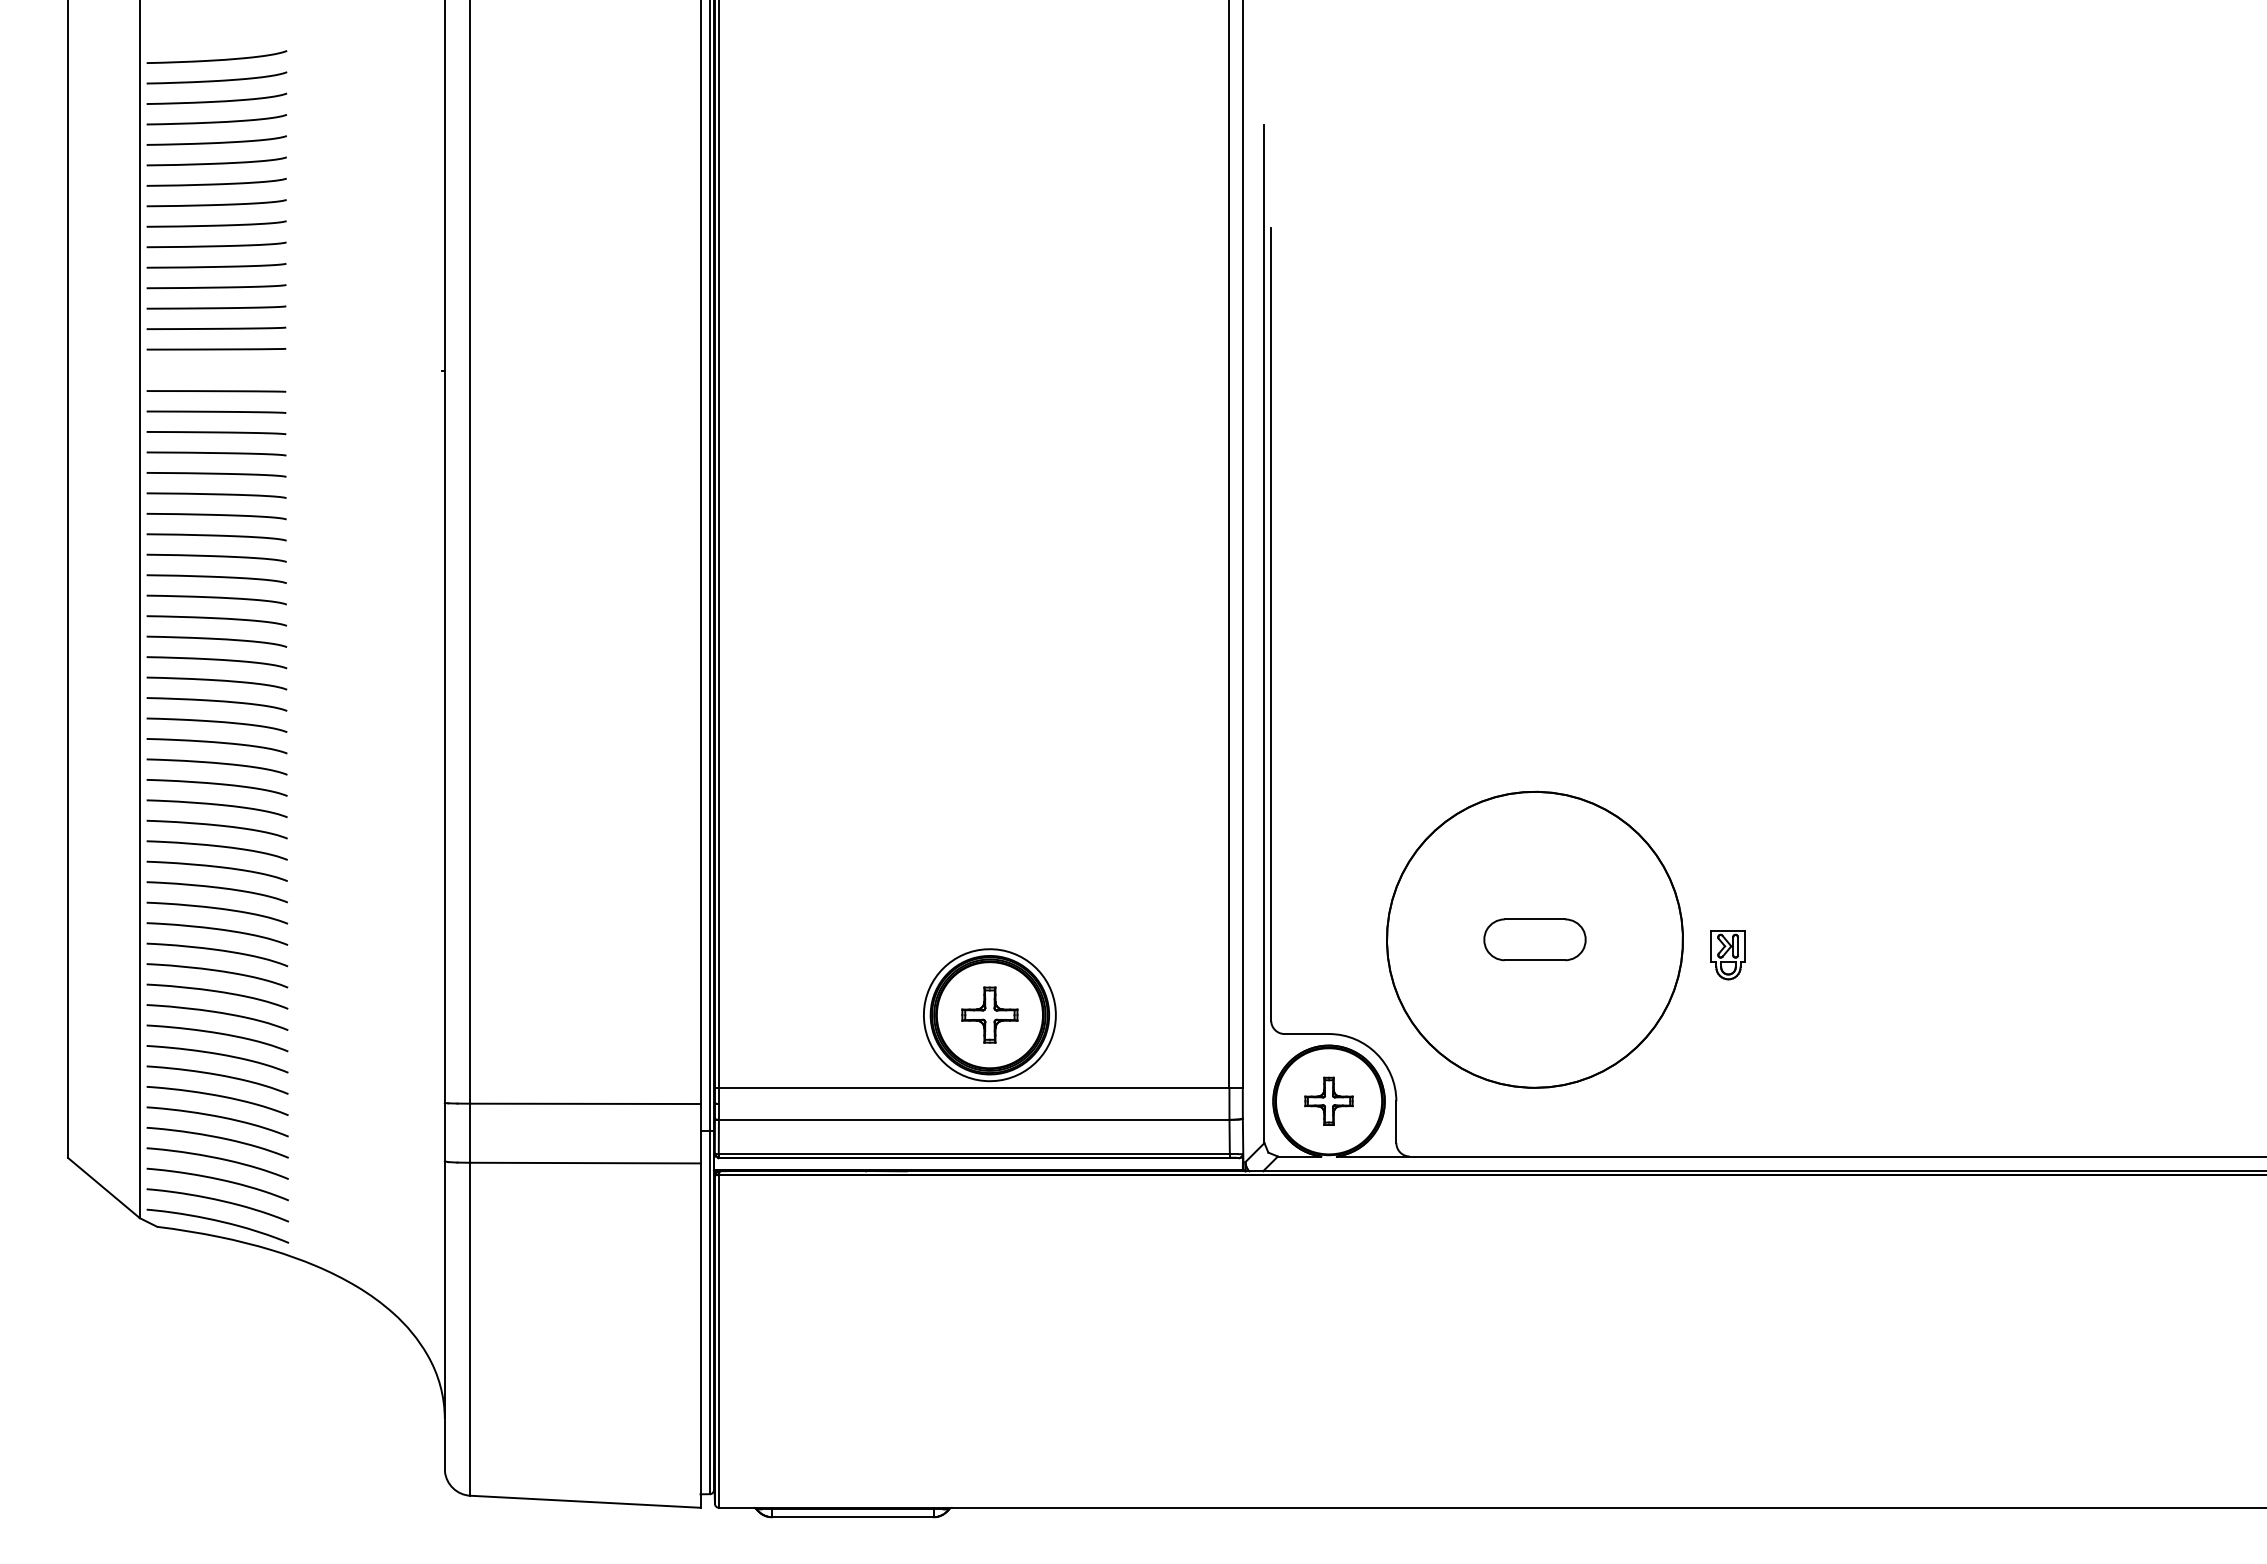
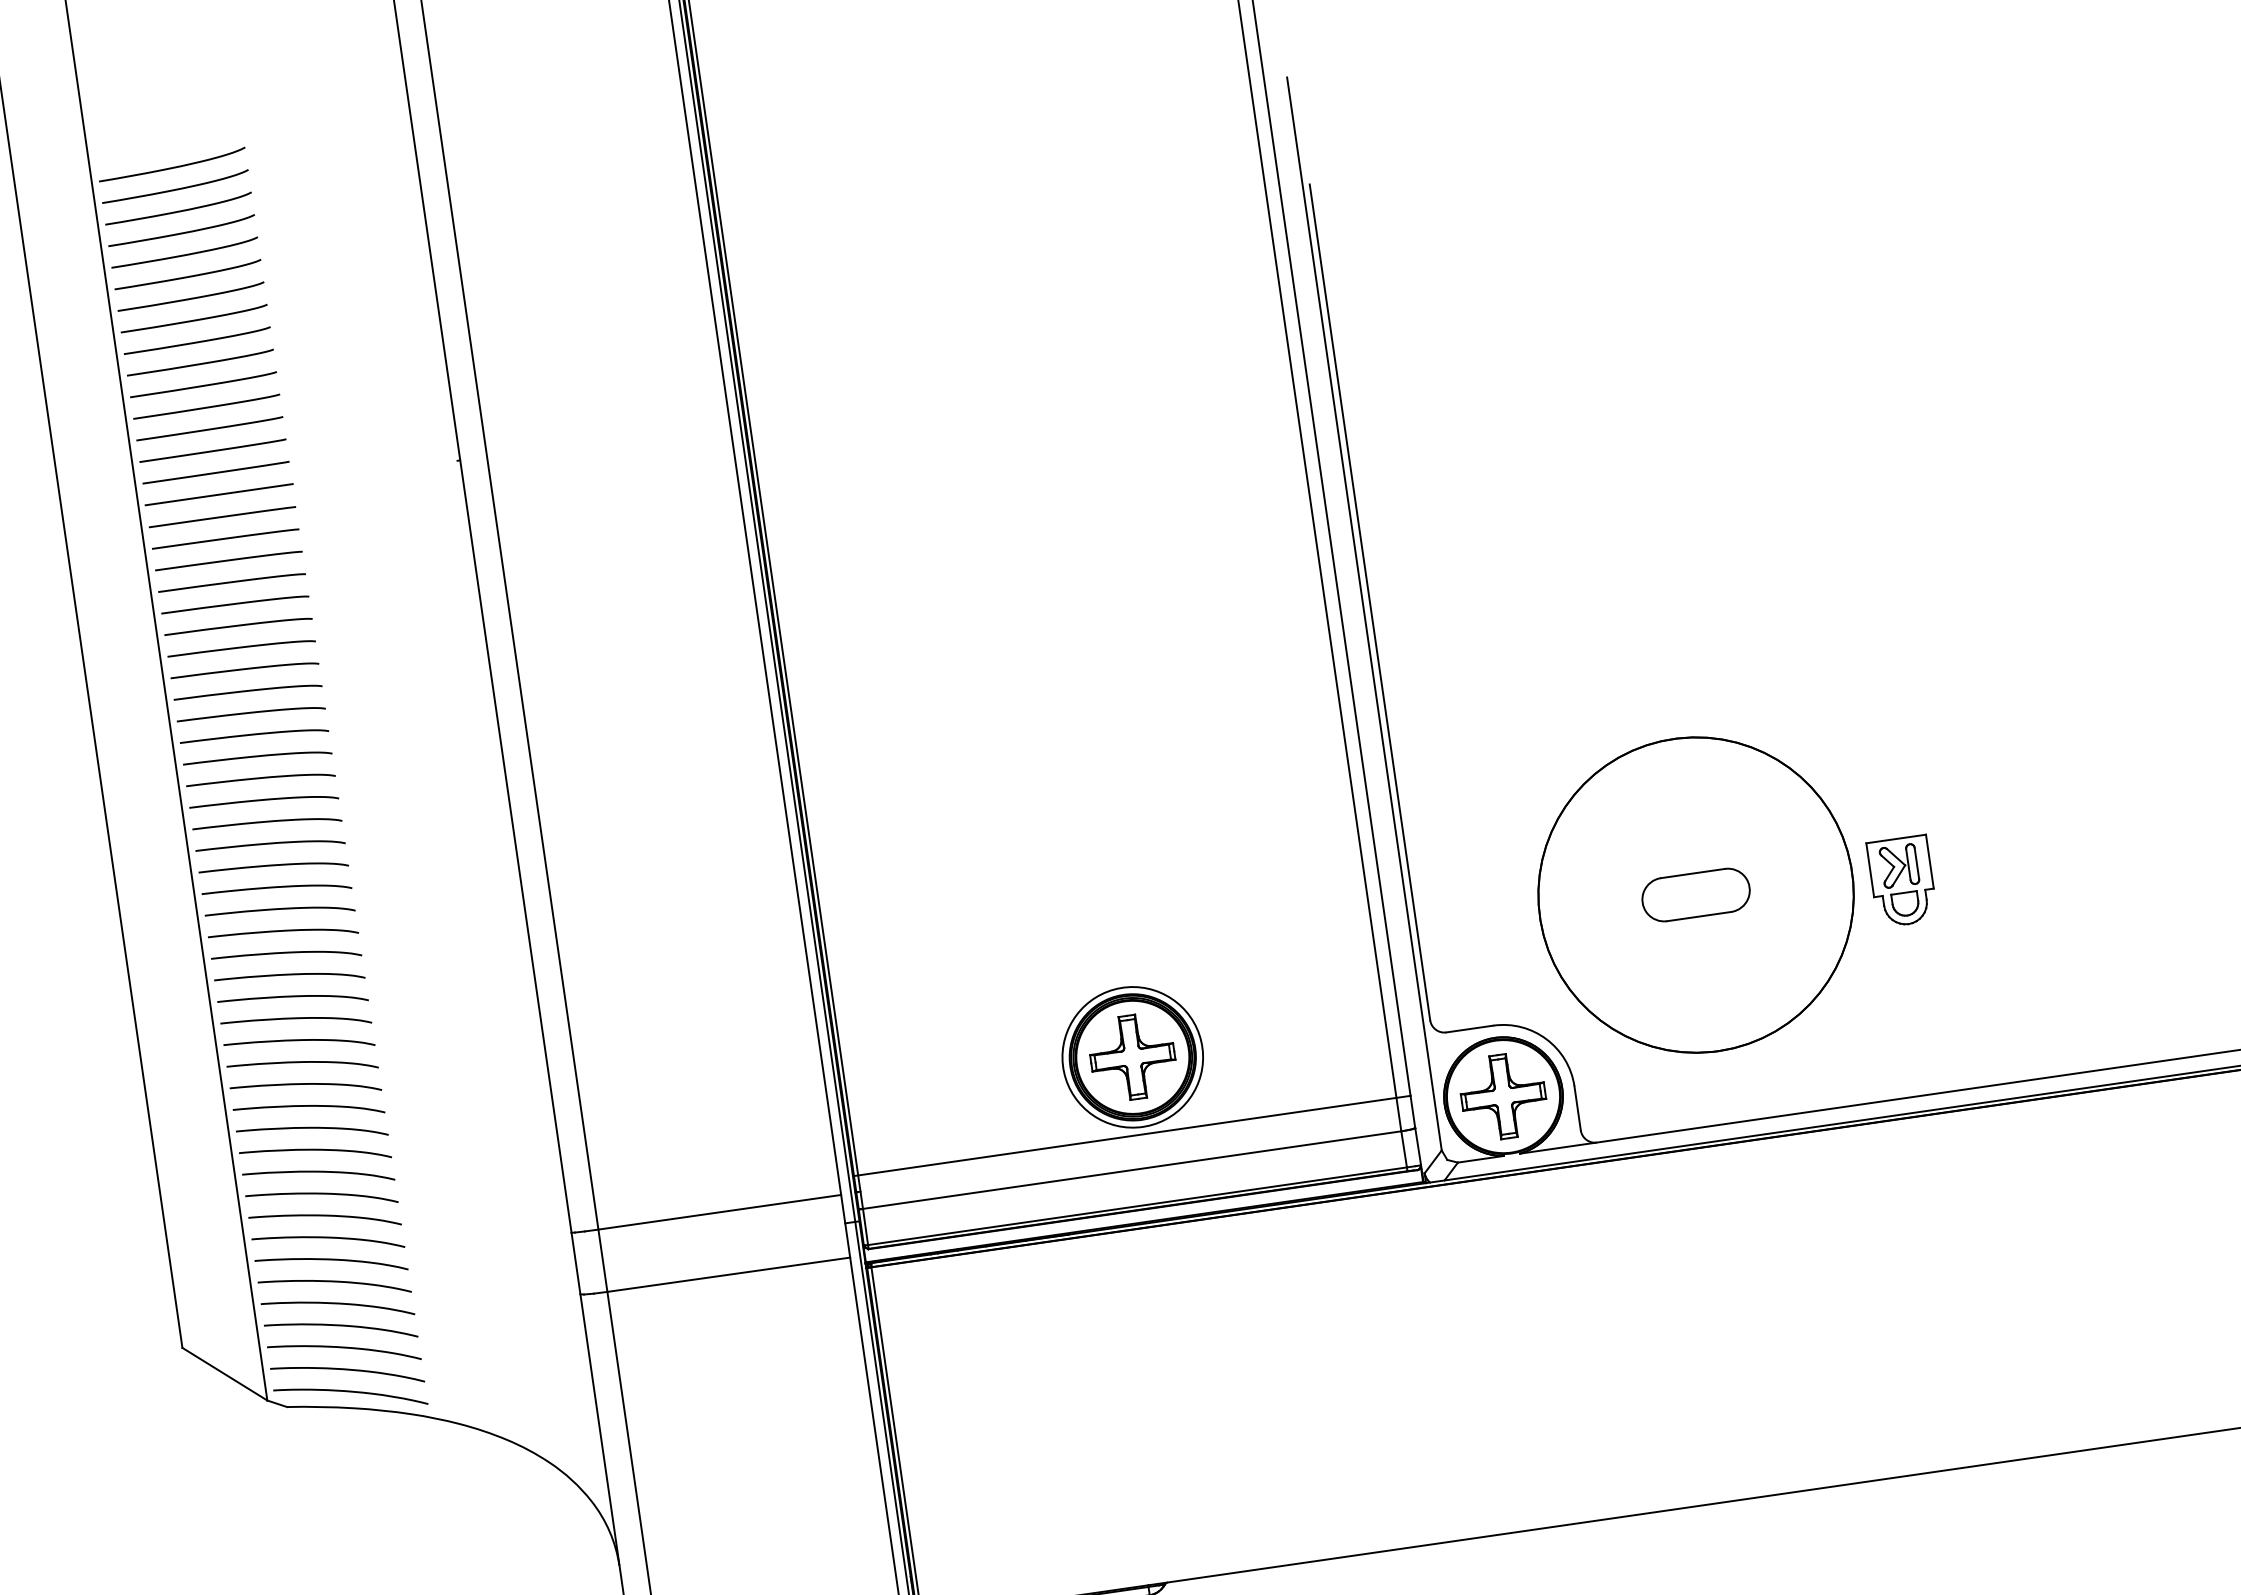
line: (216, 370) -> (219, 495), added
part: (1728, 955) -> (1902, 882), size x1.67
part: (989, 1014) -> (1132, 1056), size x1.43
part: (1328, 1101) -> (1502, 1096), size x1.67

